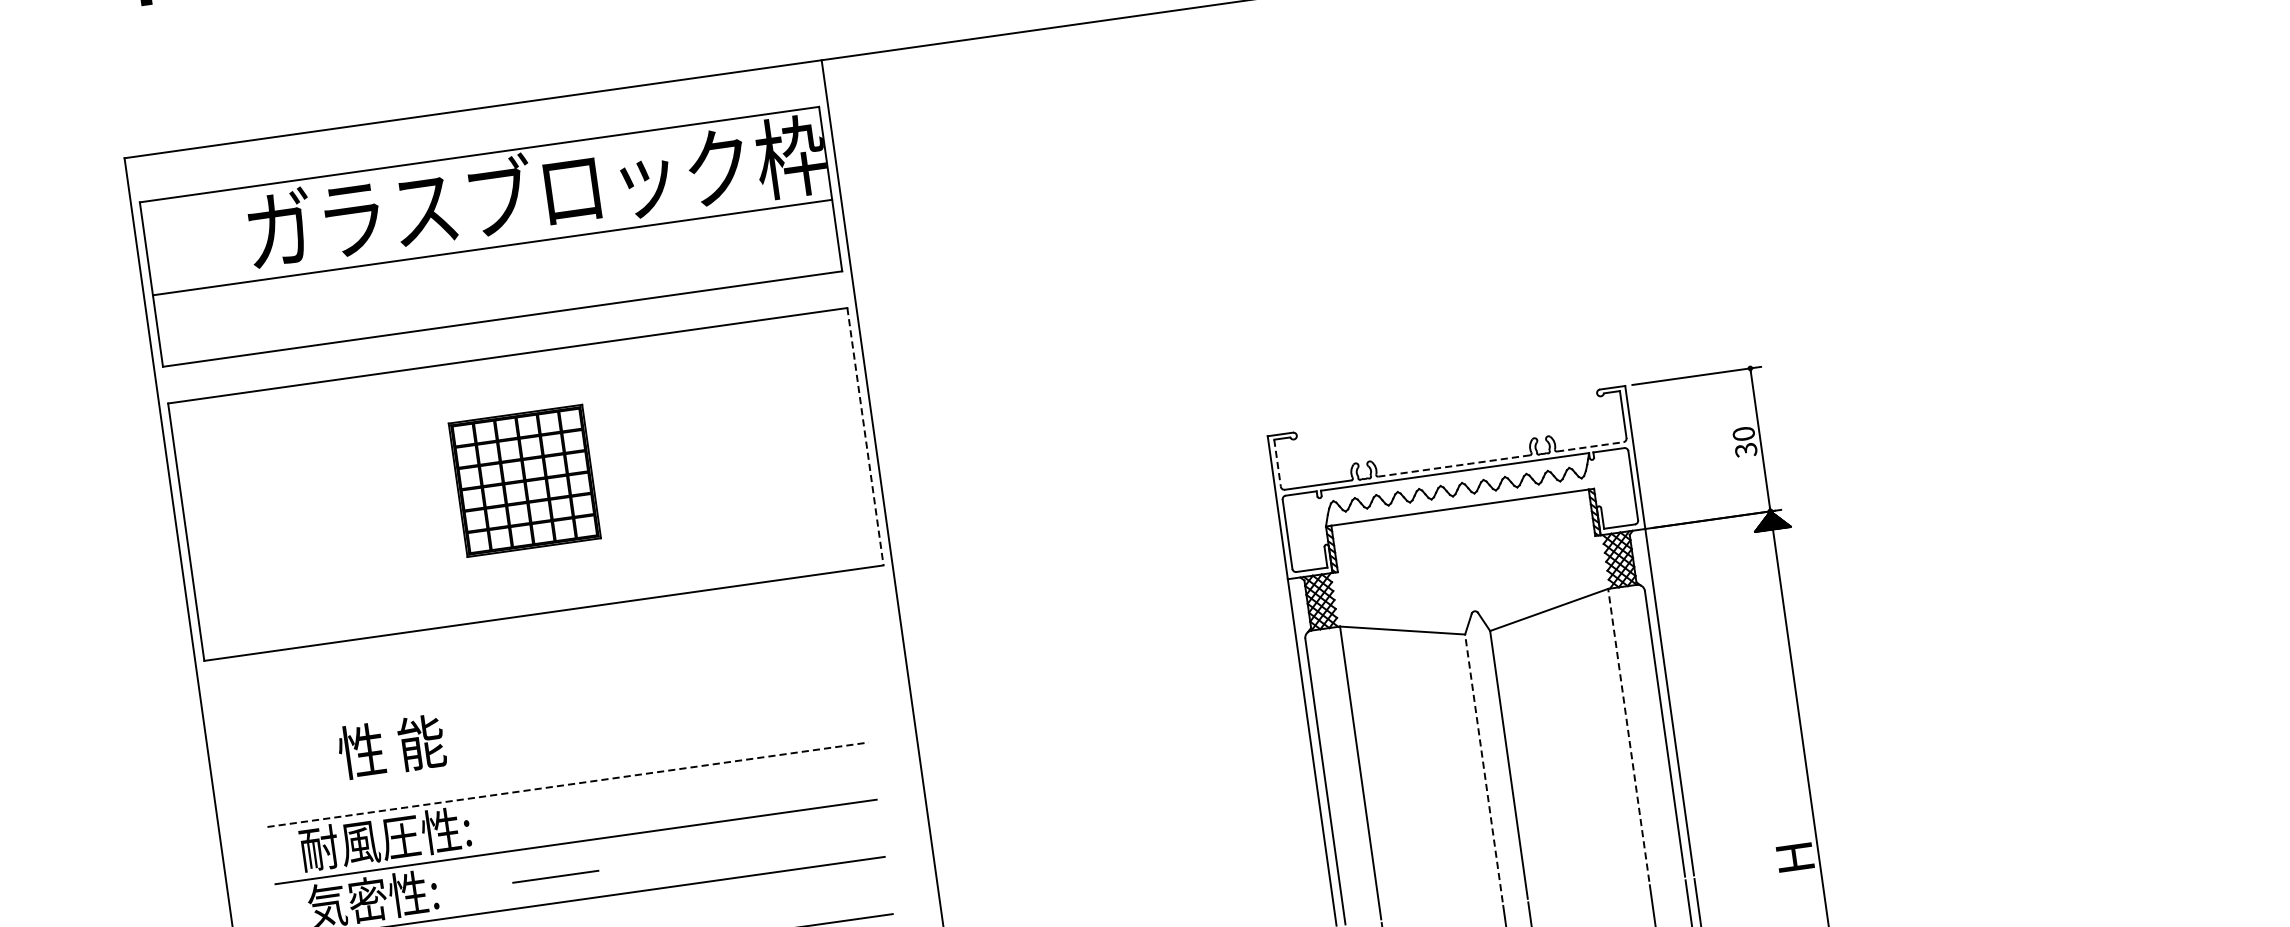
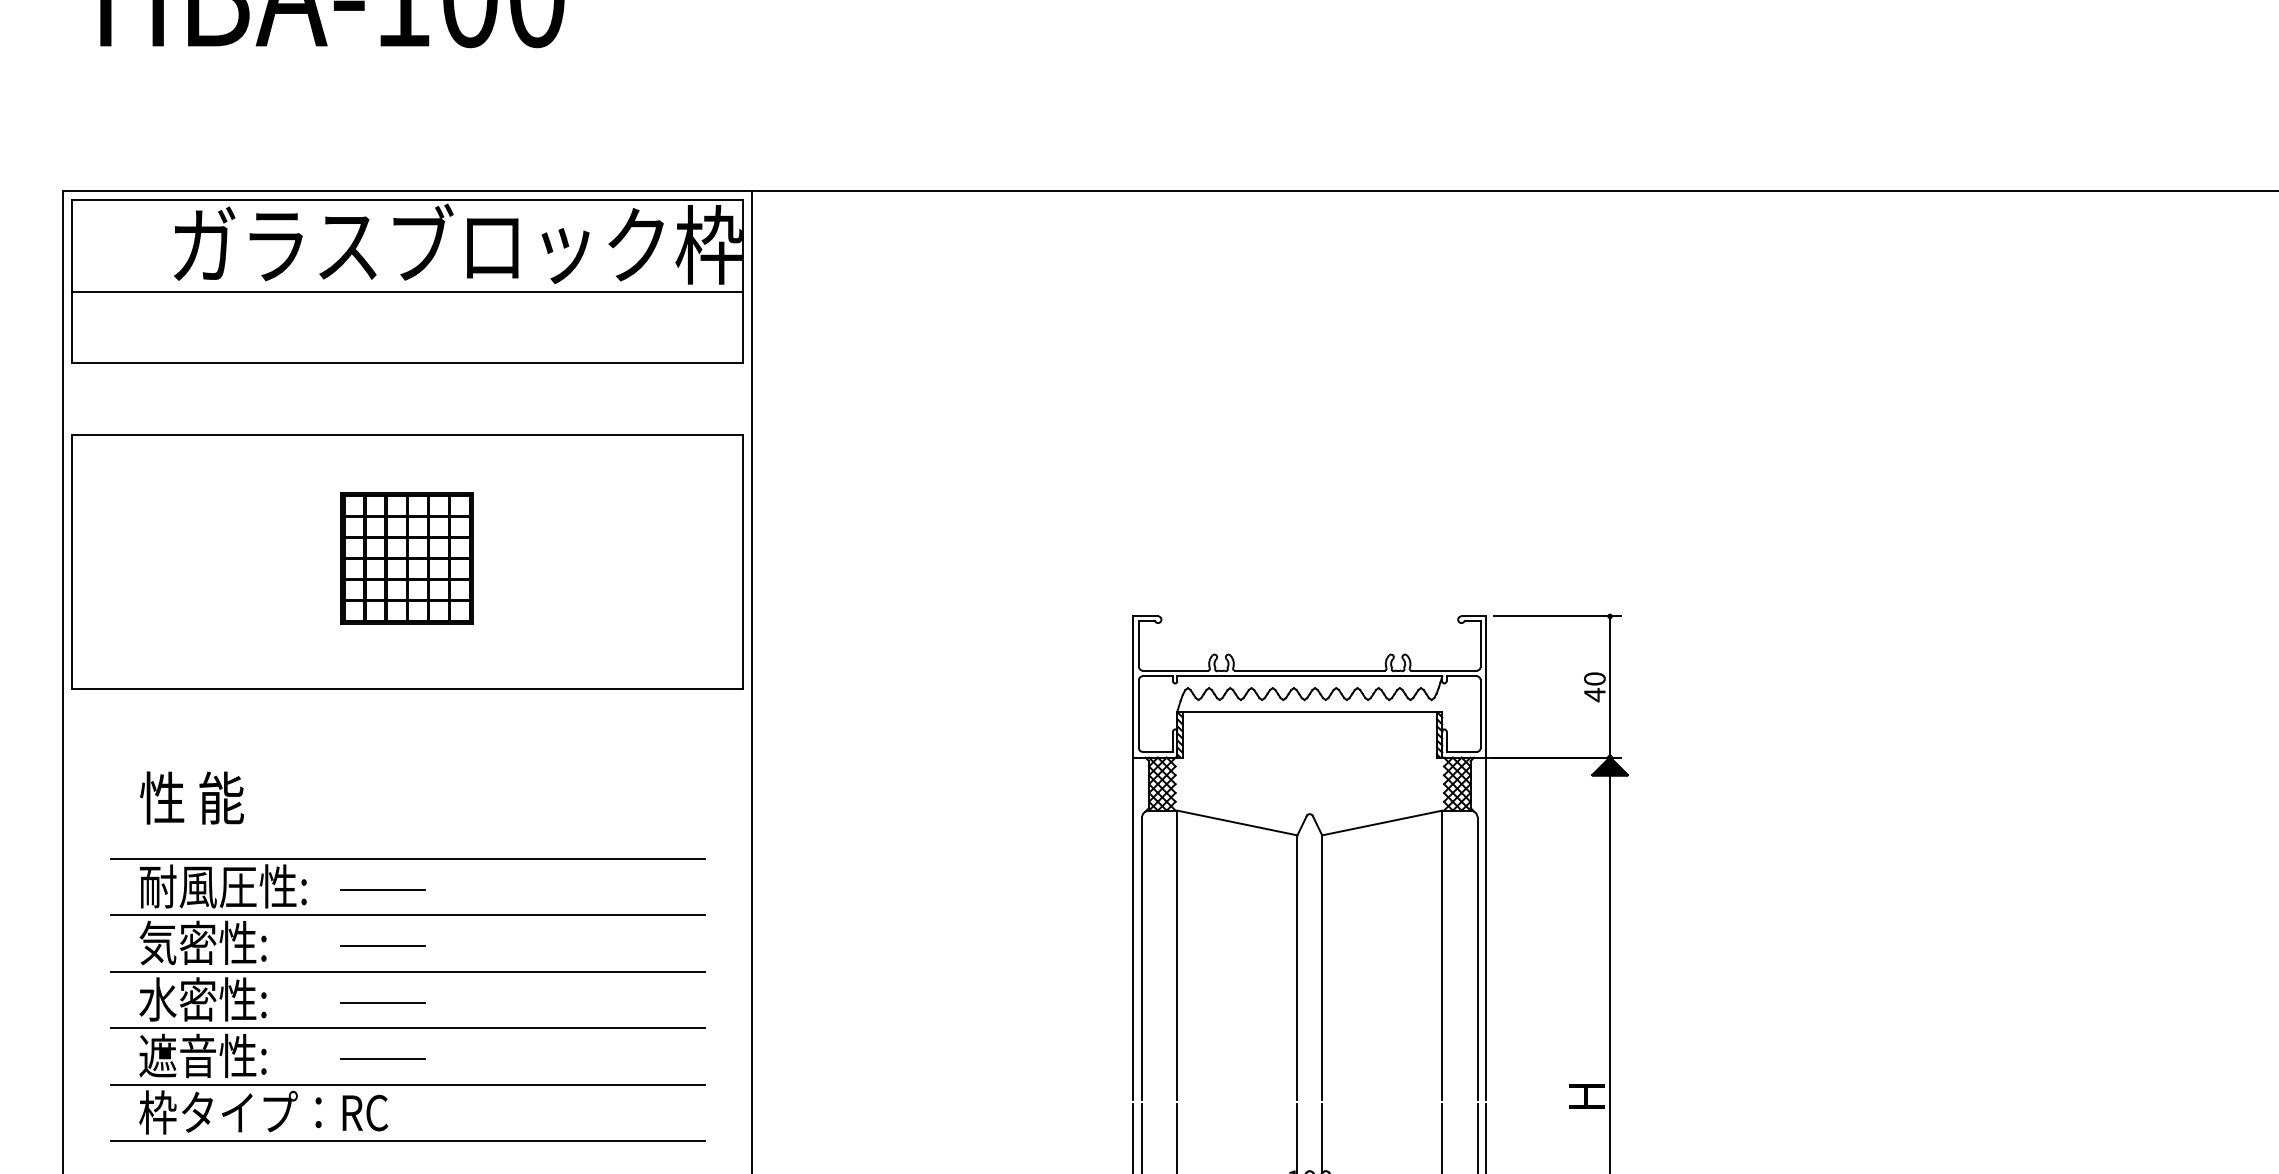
part: (490, 237) -> (407, 281), moved
line: (865, 437) -> (743, 562), dashed -> solid
line: (1590, 446) -> (1444, 670), dashed -> solid
text: (1745, 449) -> (1594, 694), 30 -> 40
line: (1278, 463) -> (1139, 644), dashed -> solid
line: (1454, 465) -> (1310, 670), dashed -> solid
line: (1628, 735) -> (1442, 955), dashed -> solid
text: (391, 746) -> (191, 797), moved
line: (1483, 768) -> (1297, 967), dashed -> solid
line: (568, 784) -> (408, 858), dashed -> solid
line: (547, 819) -> (383, 889), added

